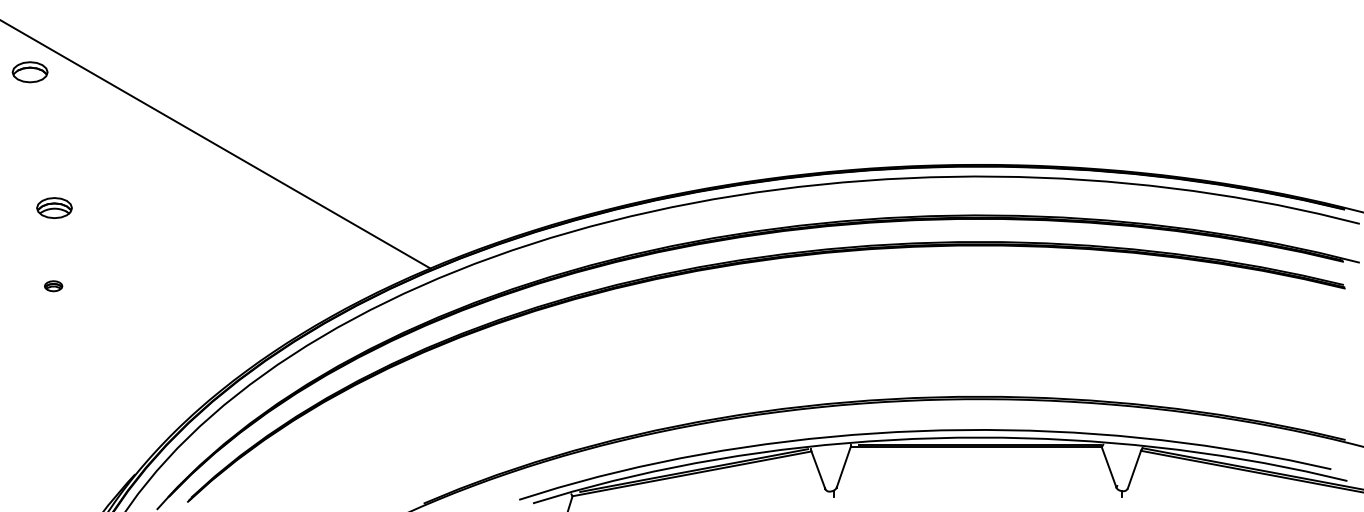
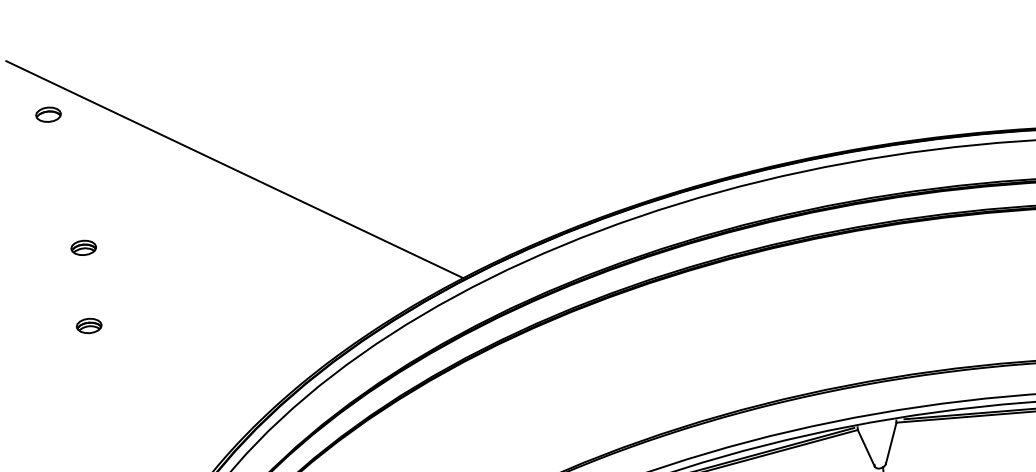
part: (29, 72) -> (47, 114), size x0.71
part: (54, 207) -> (83, 247), size x0.71
part: (53, 286) -> (89, 326), size x1.43

